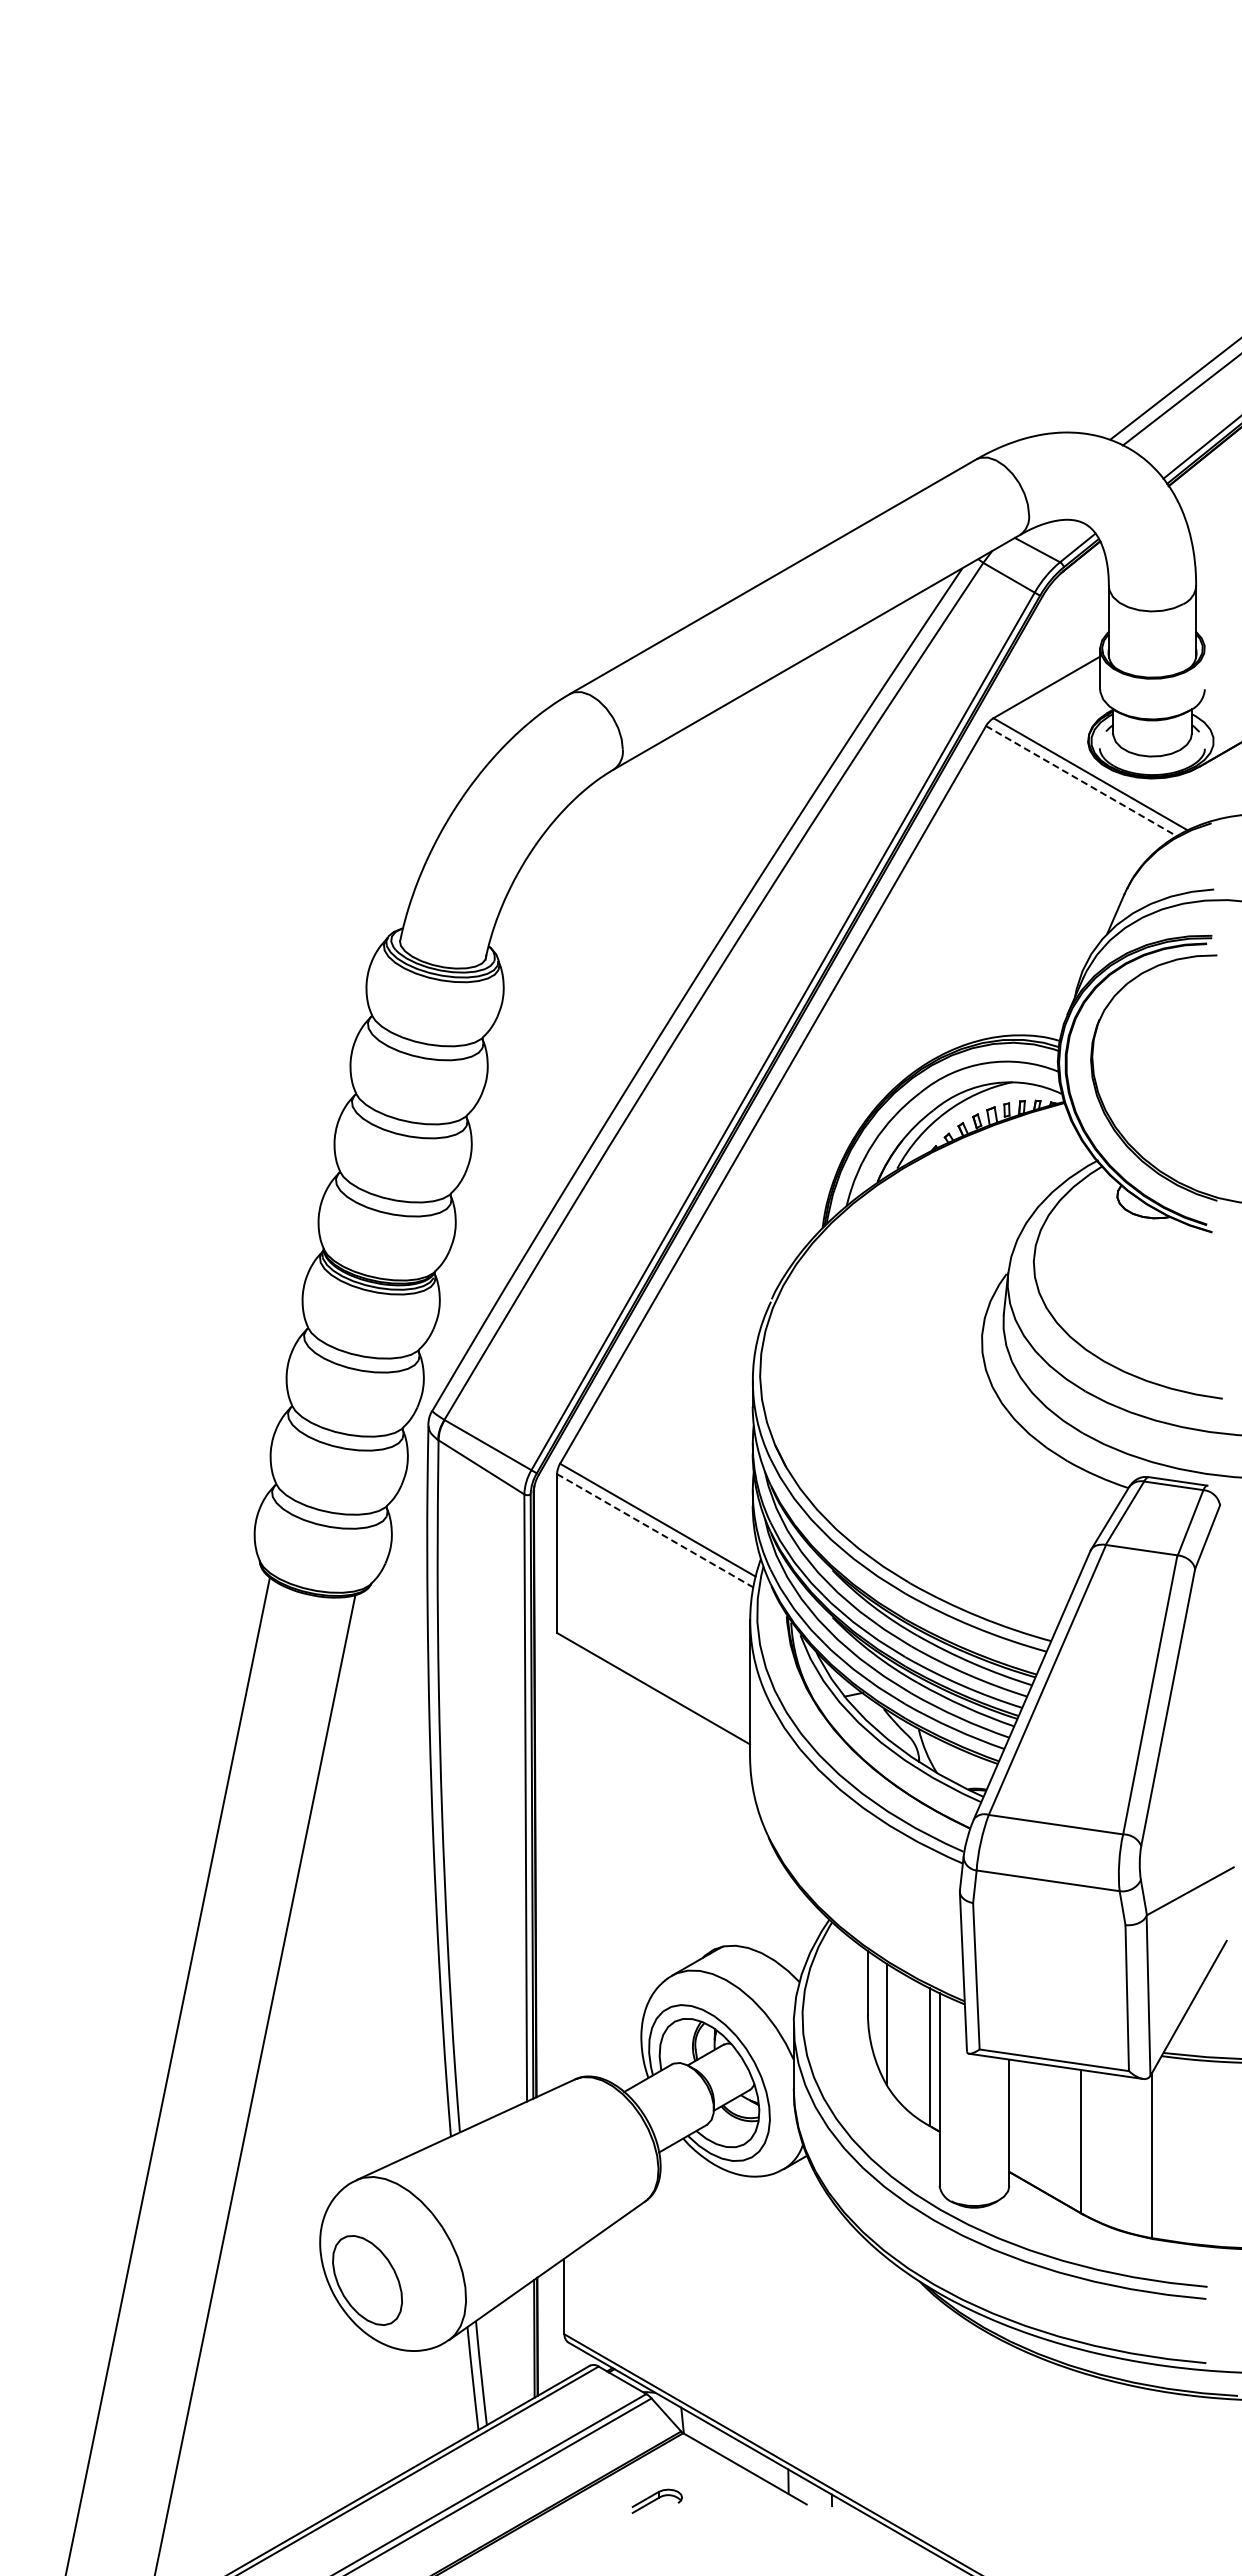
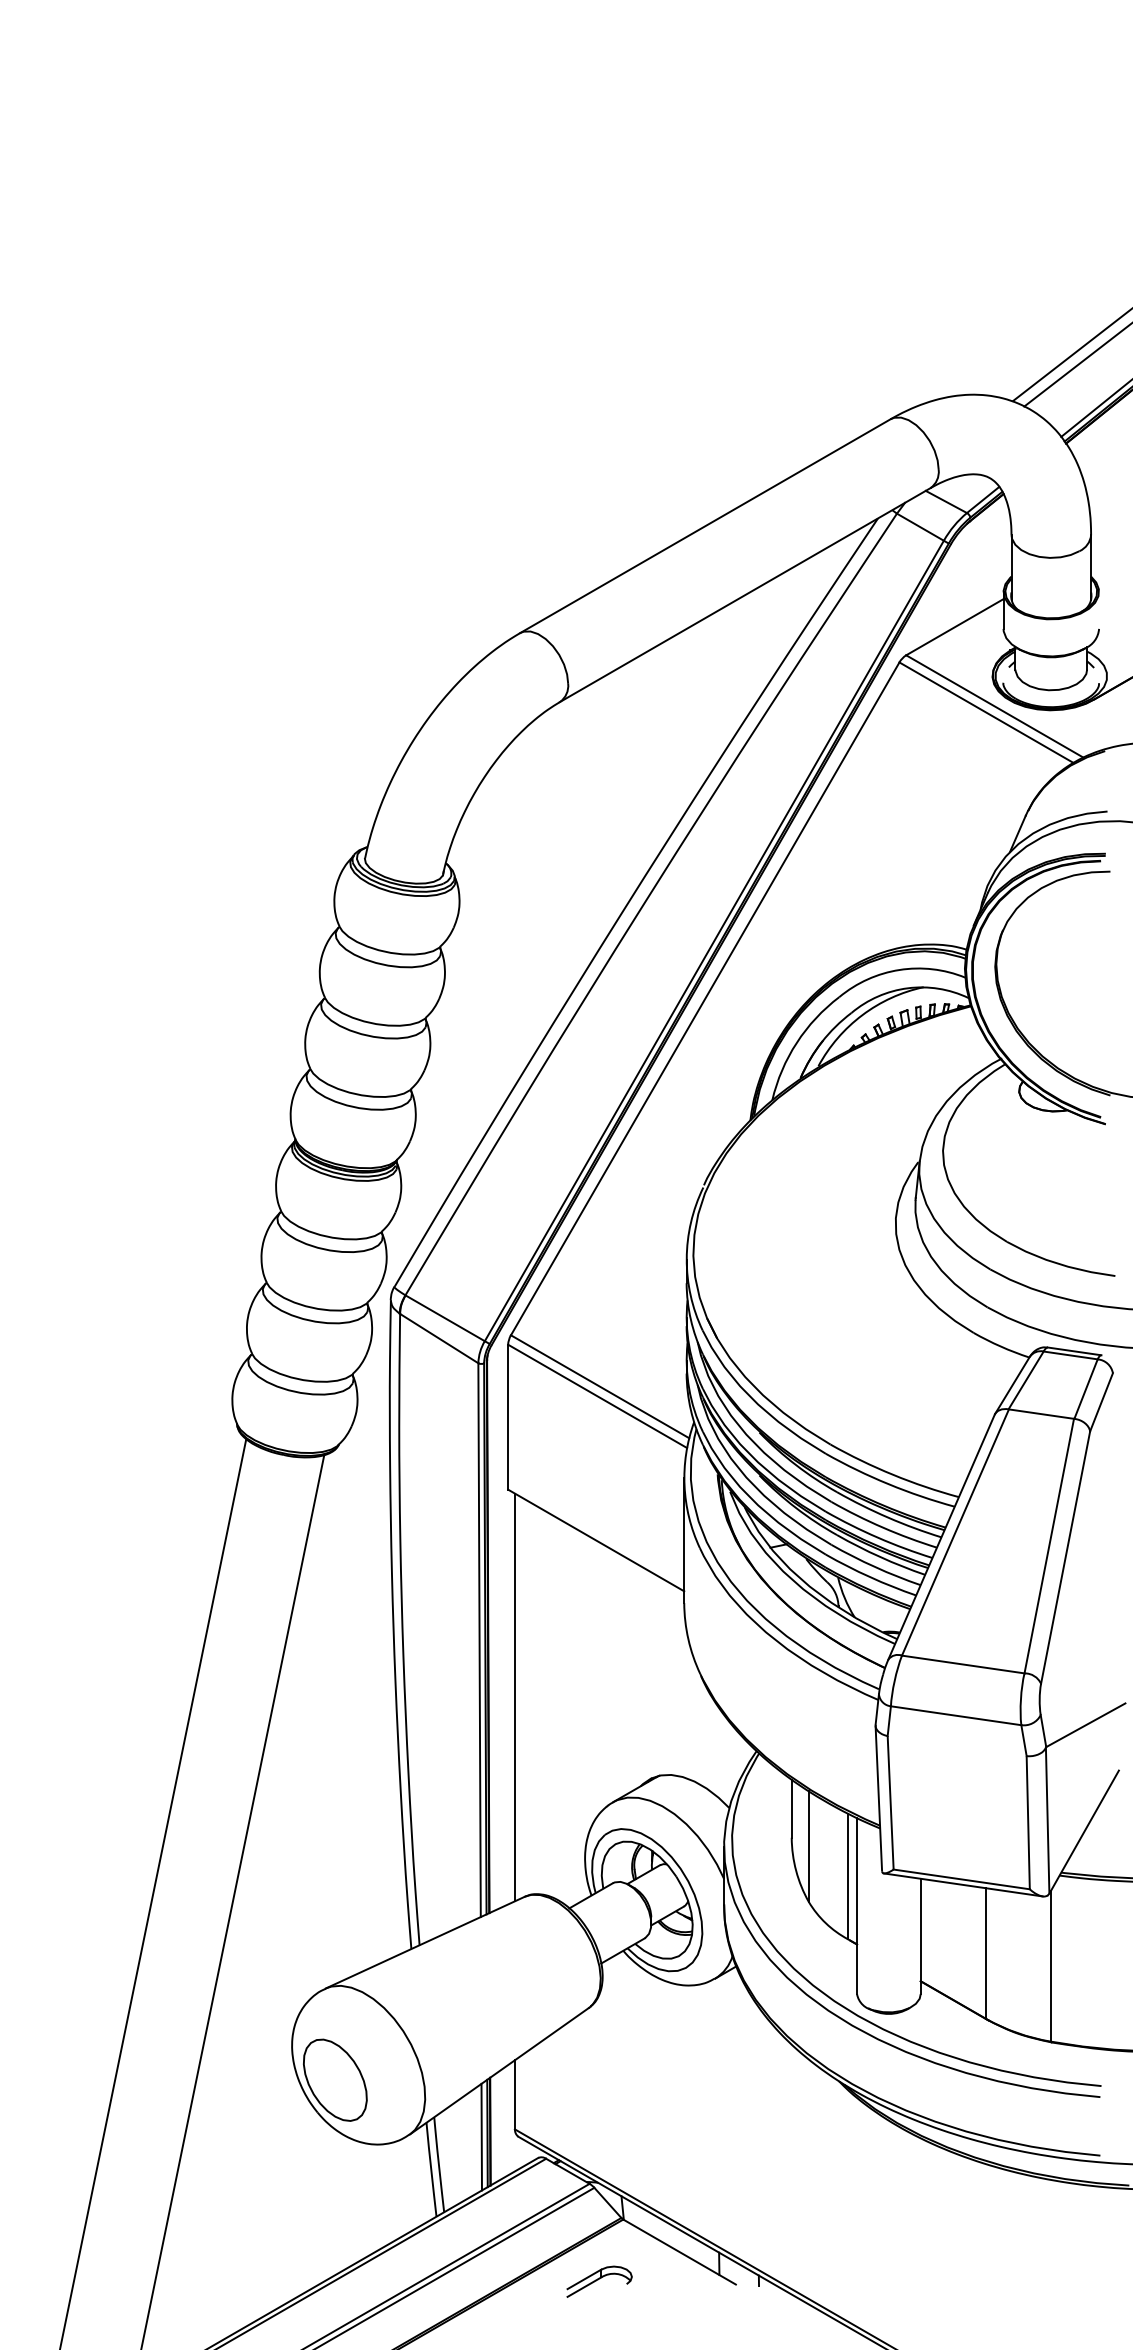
line: (1081, 781) -> (986, 713), dashed -> solid
line: (655, 1530) -> (597, 1396), dashed -> solid
line: (564, 1860) -> (514, 1697), added
line: (527, 2342) -> (481, 2136), added
part: (657, 2500) -> (599, 2280), size x1.43

